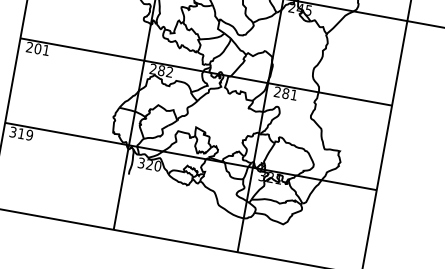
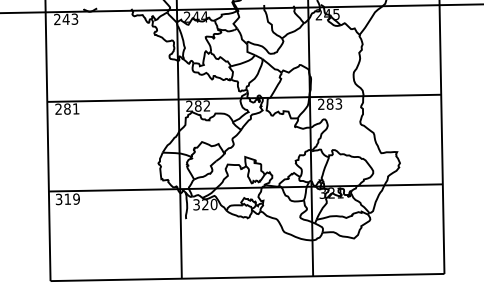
text: (38, 48) -> (67, 108), 201 -> 281
text: (293, 94) -> (338, 103), 281 -> 283

